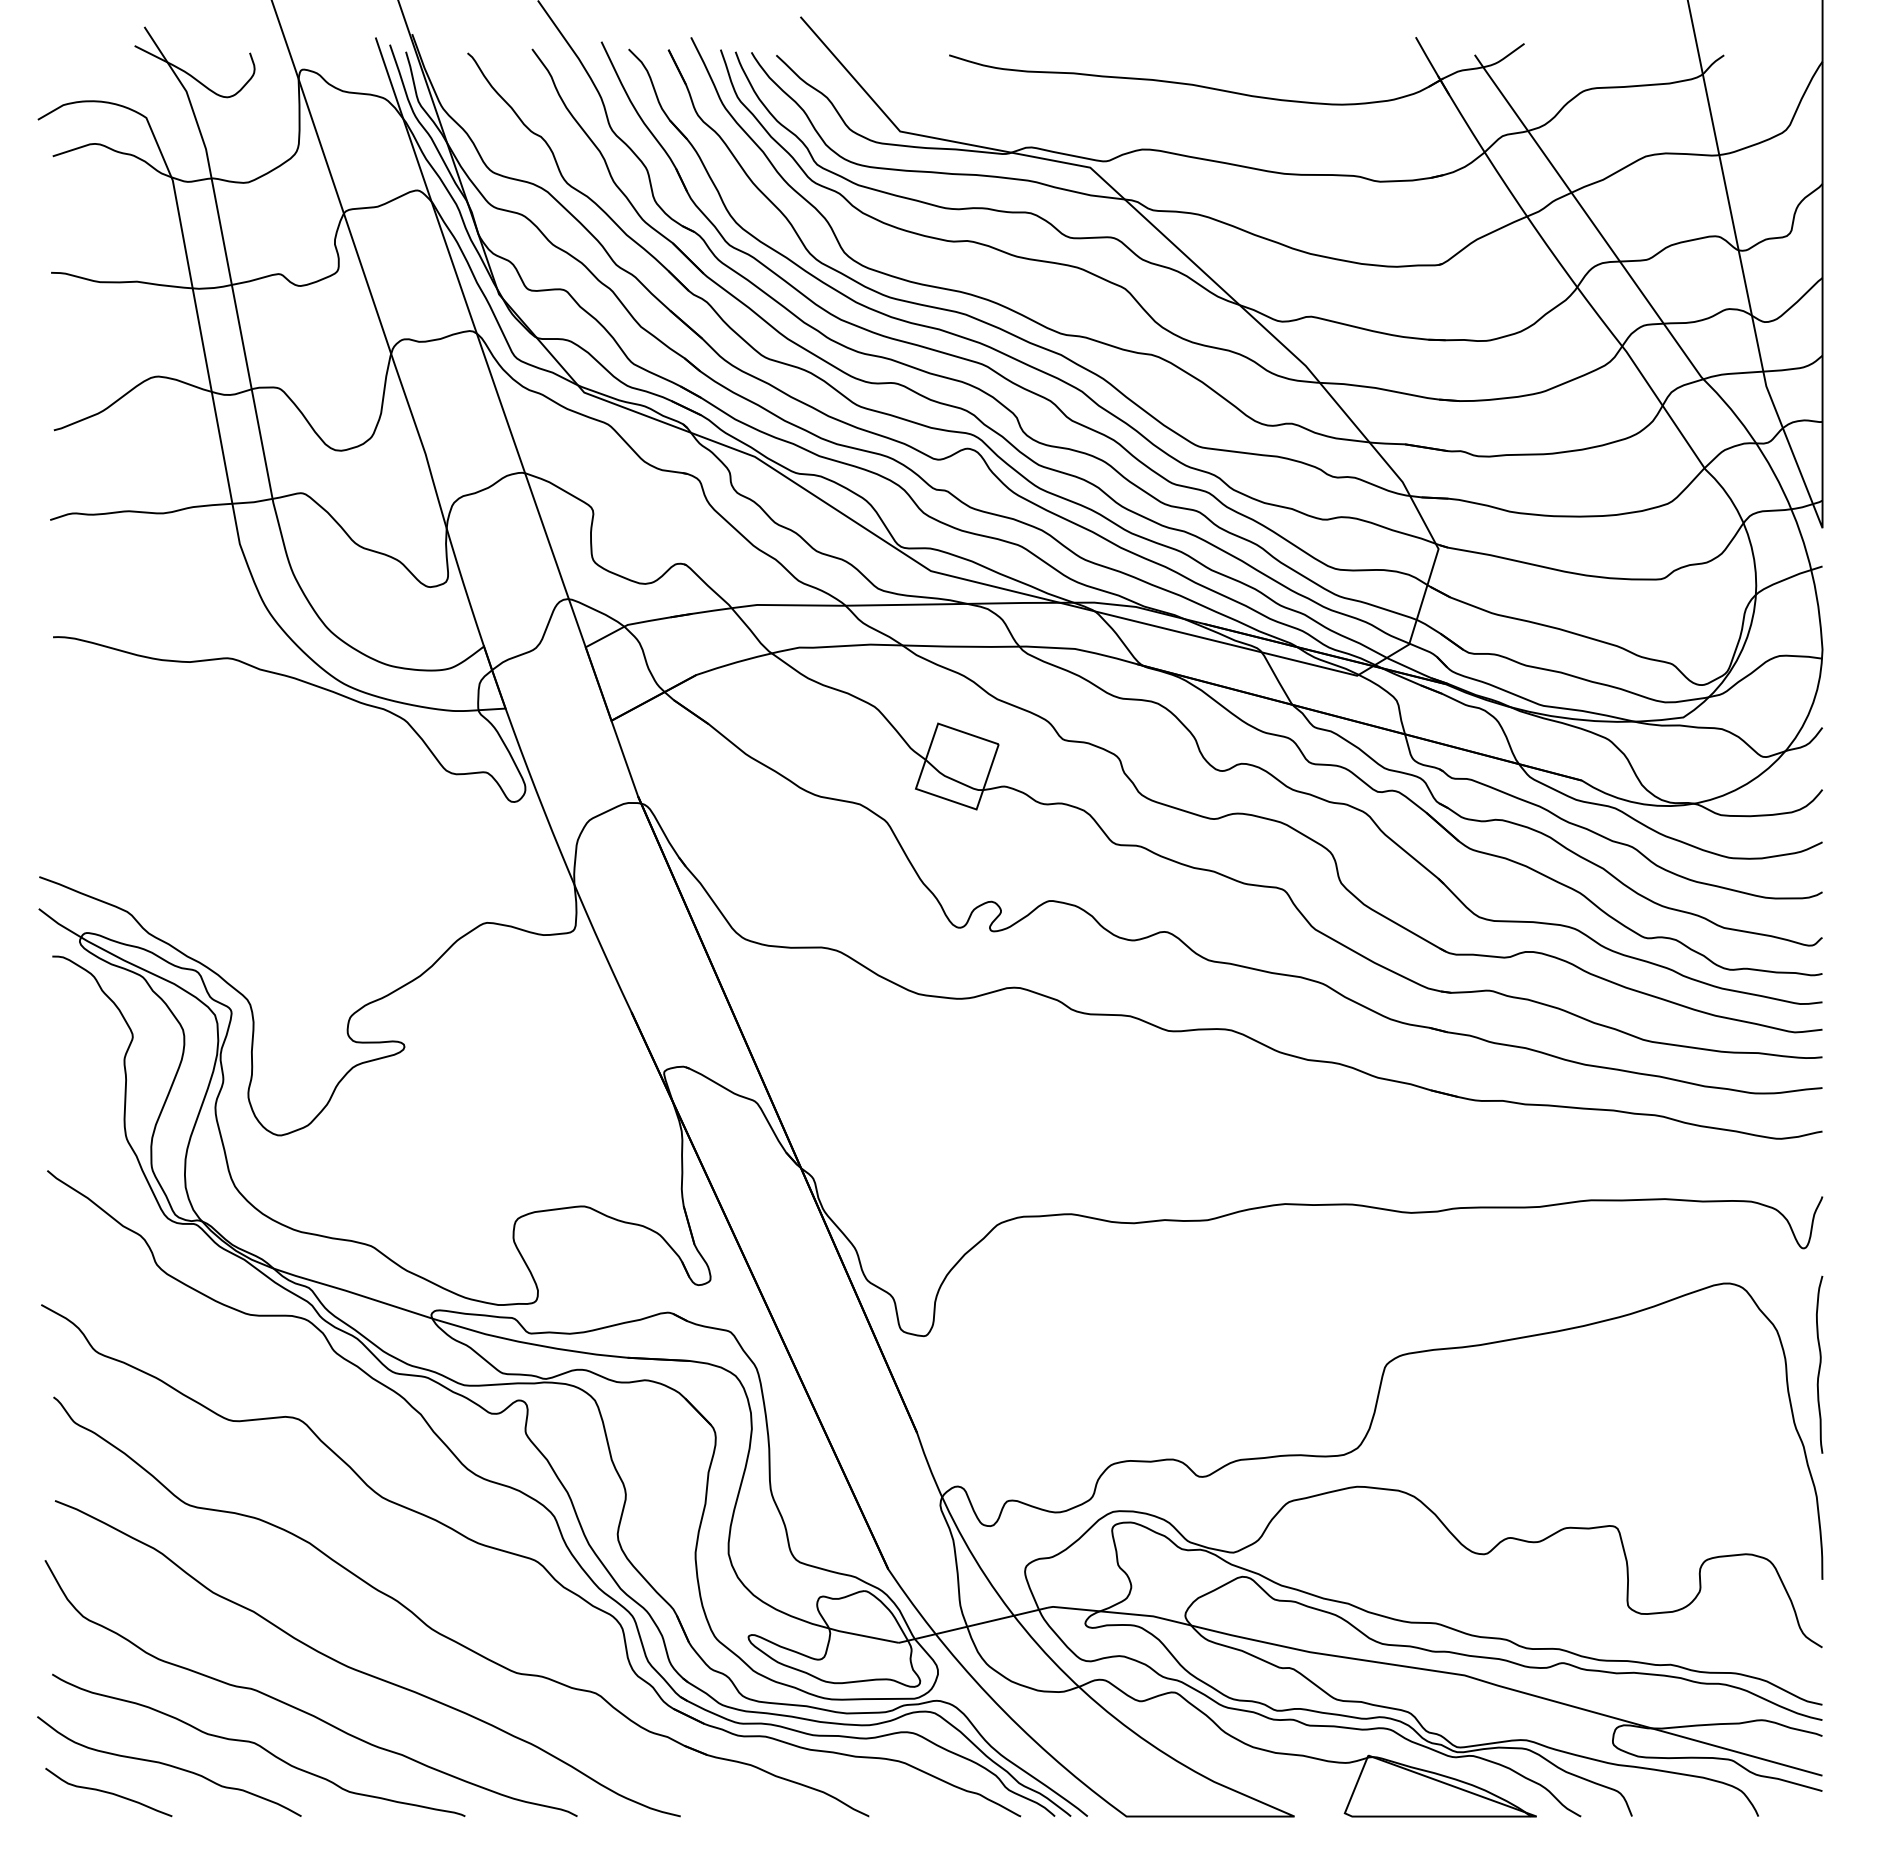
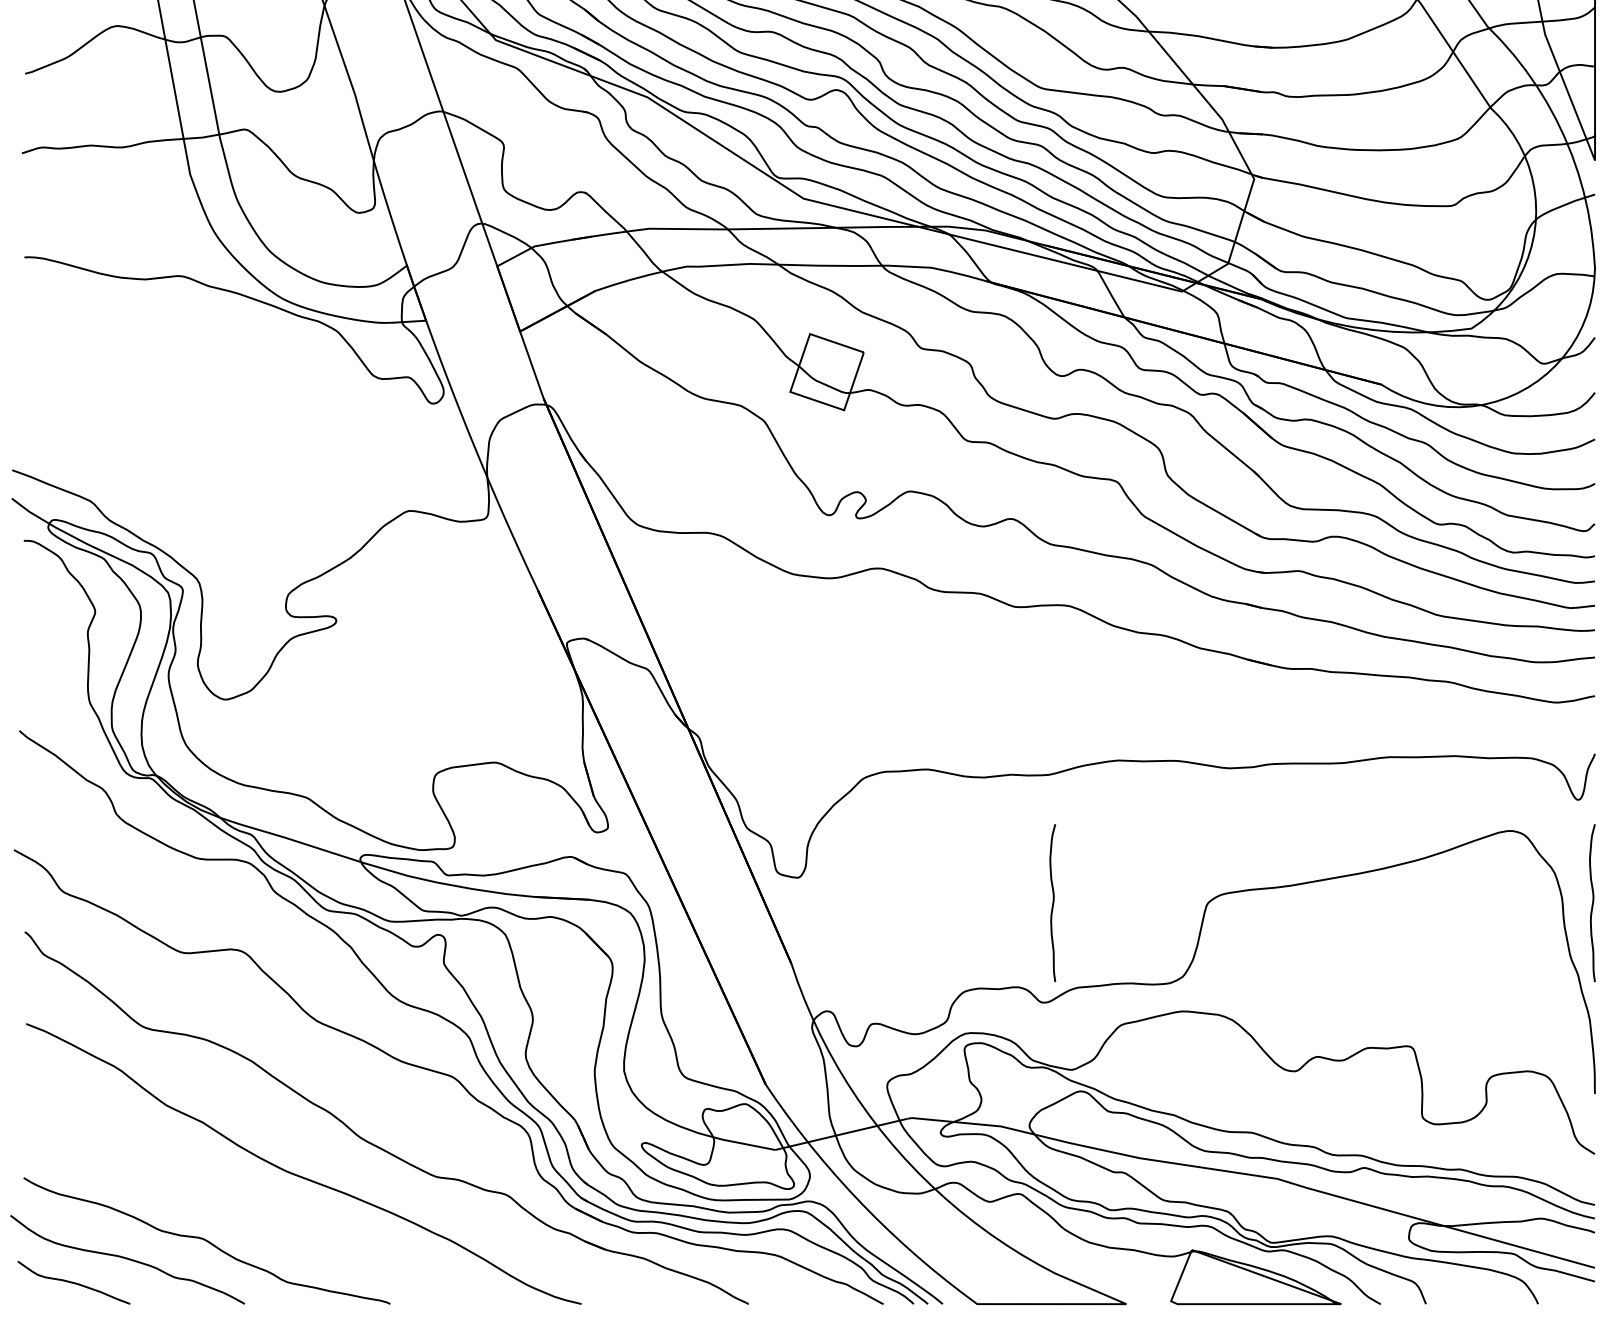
curve: (1211, 1364) -> (1052, 902), added
curve: (299, 1708) -> (243, 1208), removed

